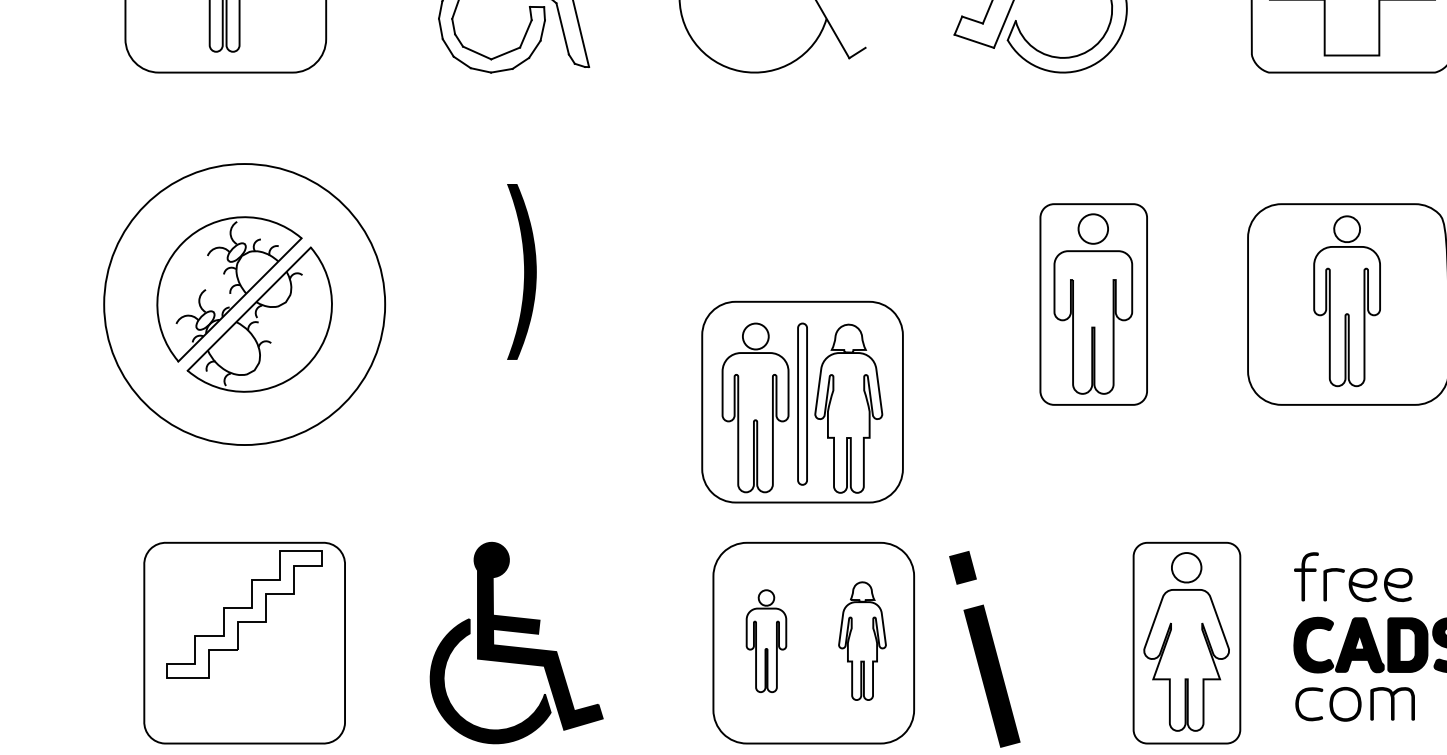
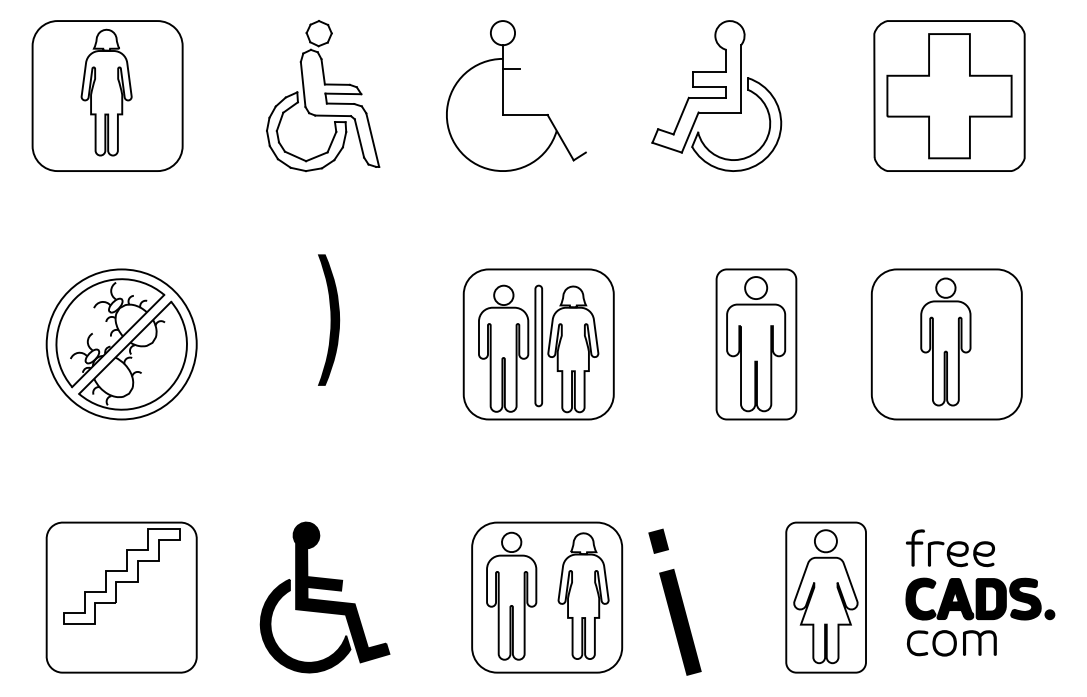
circle: (244, 304) -> (121, 344), size x0.71
part: (802, 402) -> (538, 344), moved
part: (766, 640) -> (511, 595), size x1.67
part: (862, 640) -> (583, 595), size x1.43

